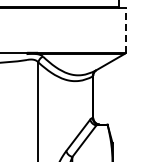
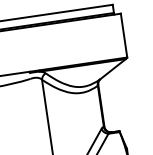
line: (125, 30) -> (123, 35), dashed -> solid

